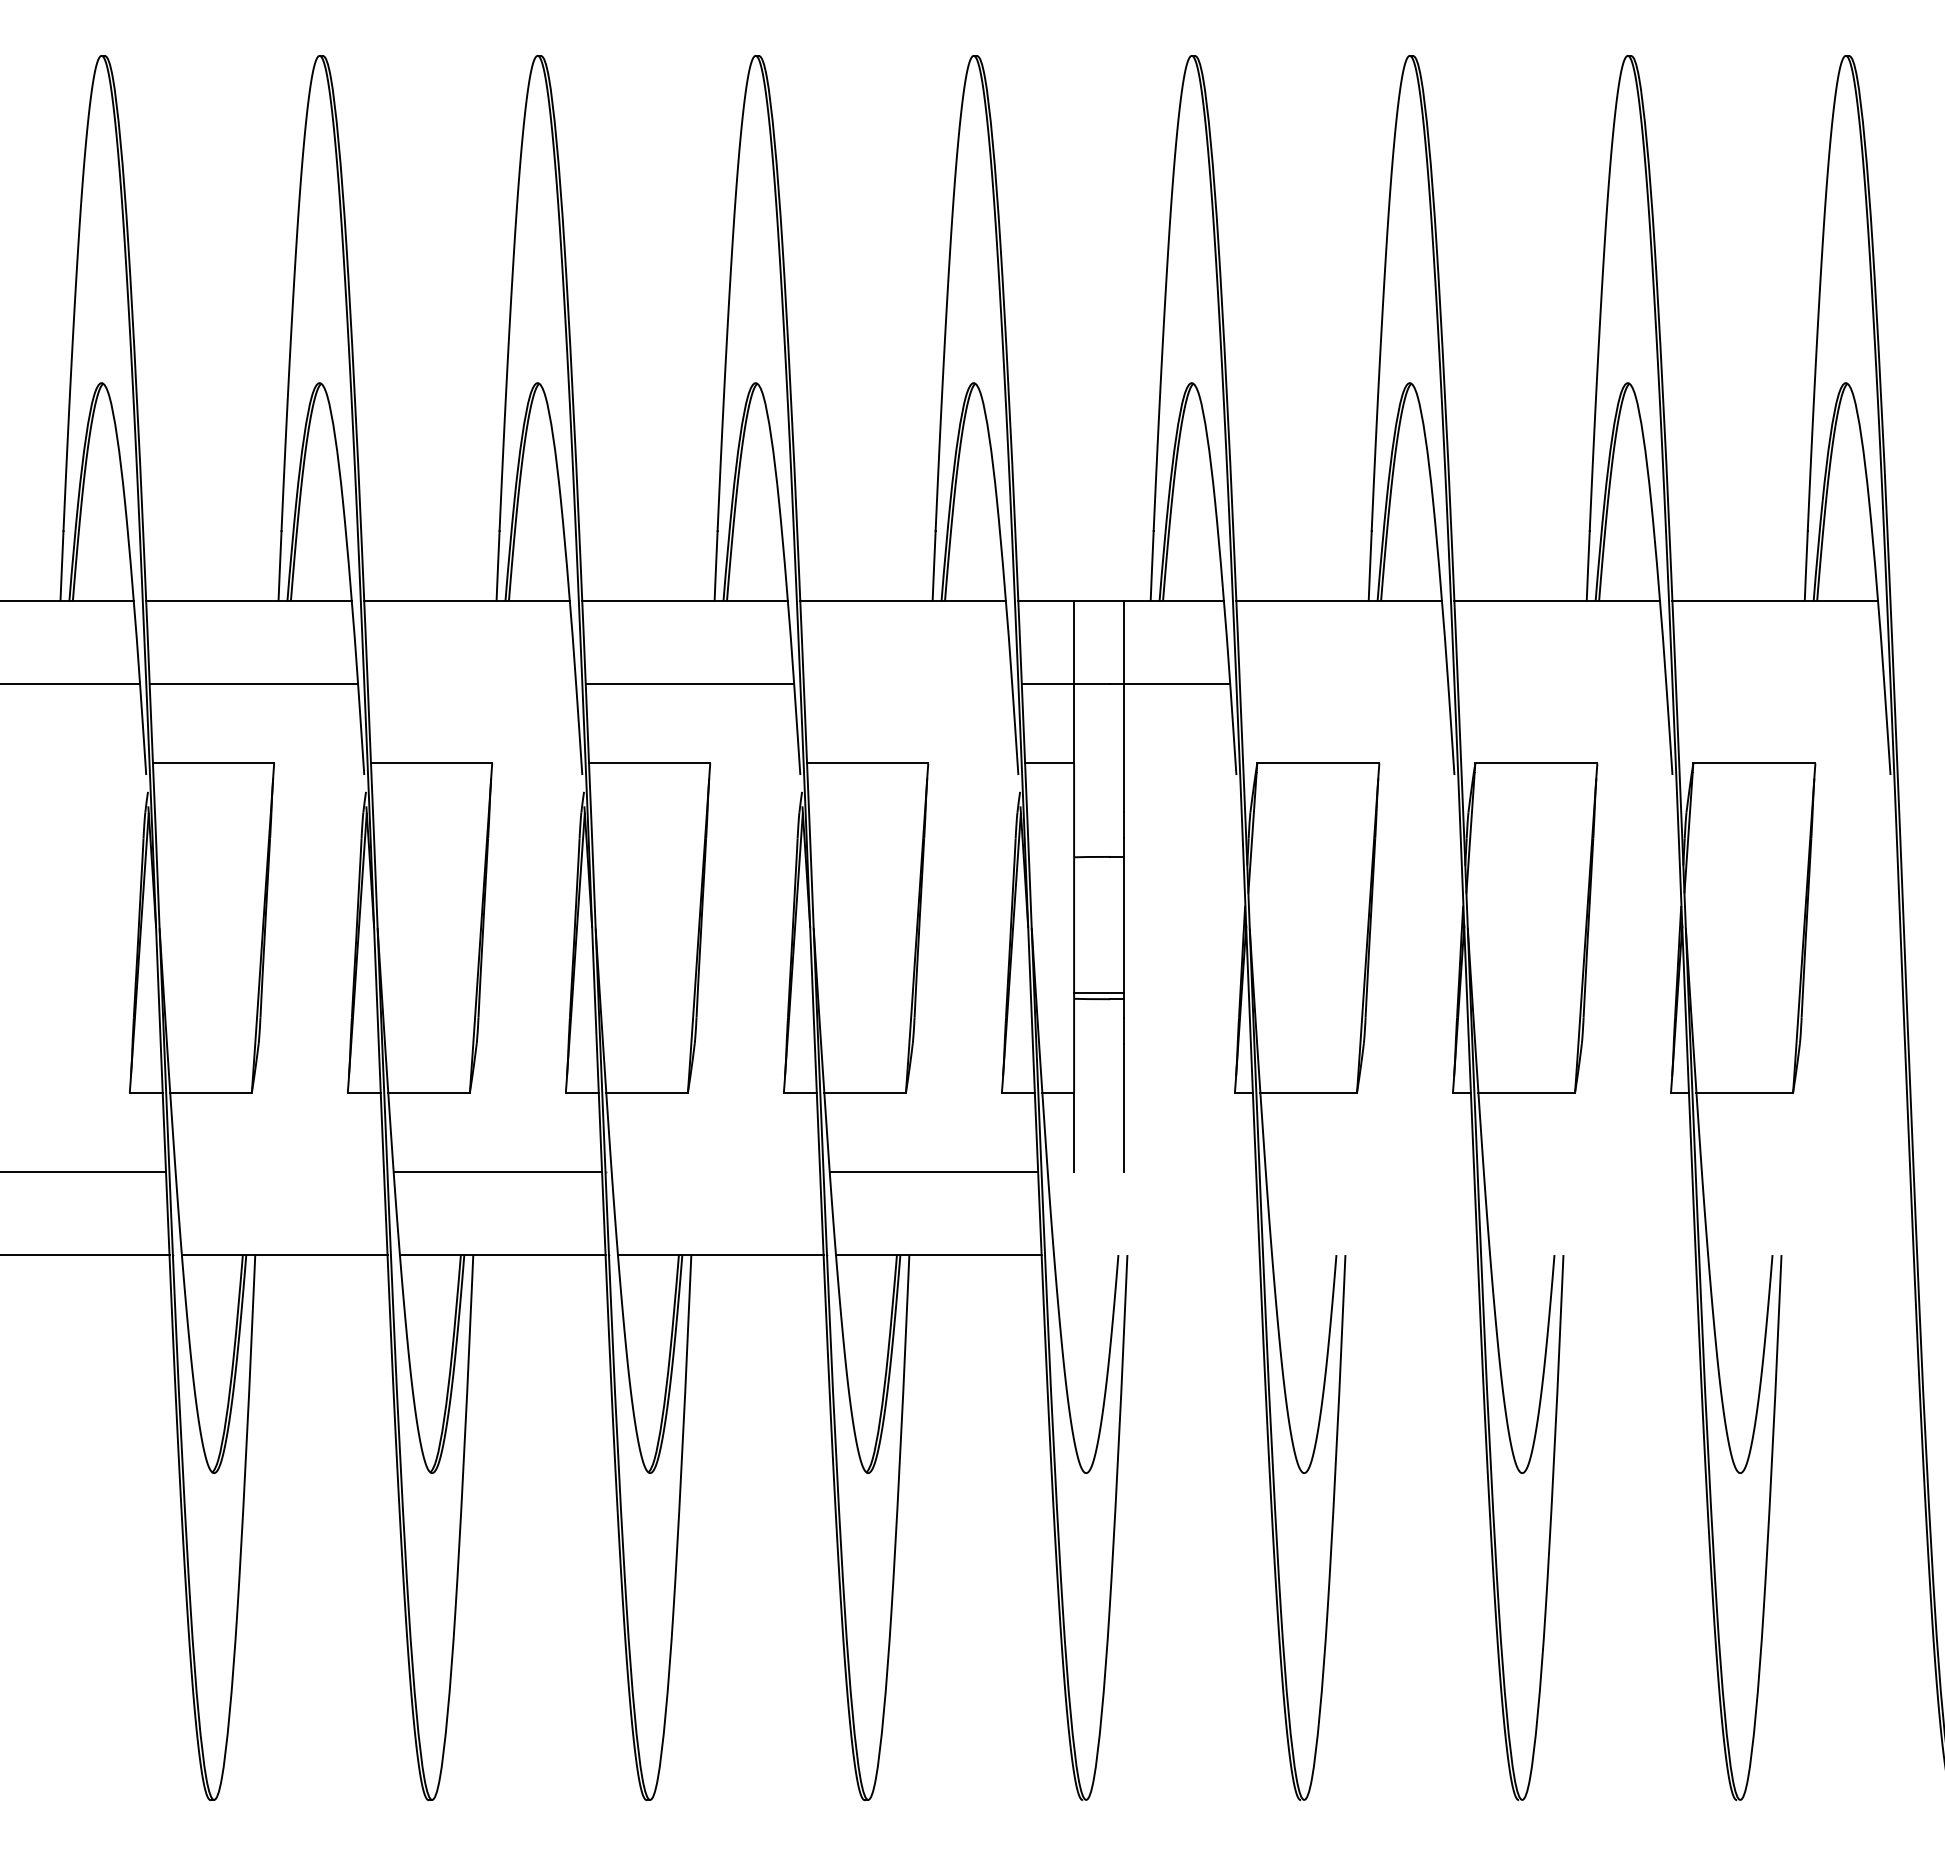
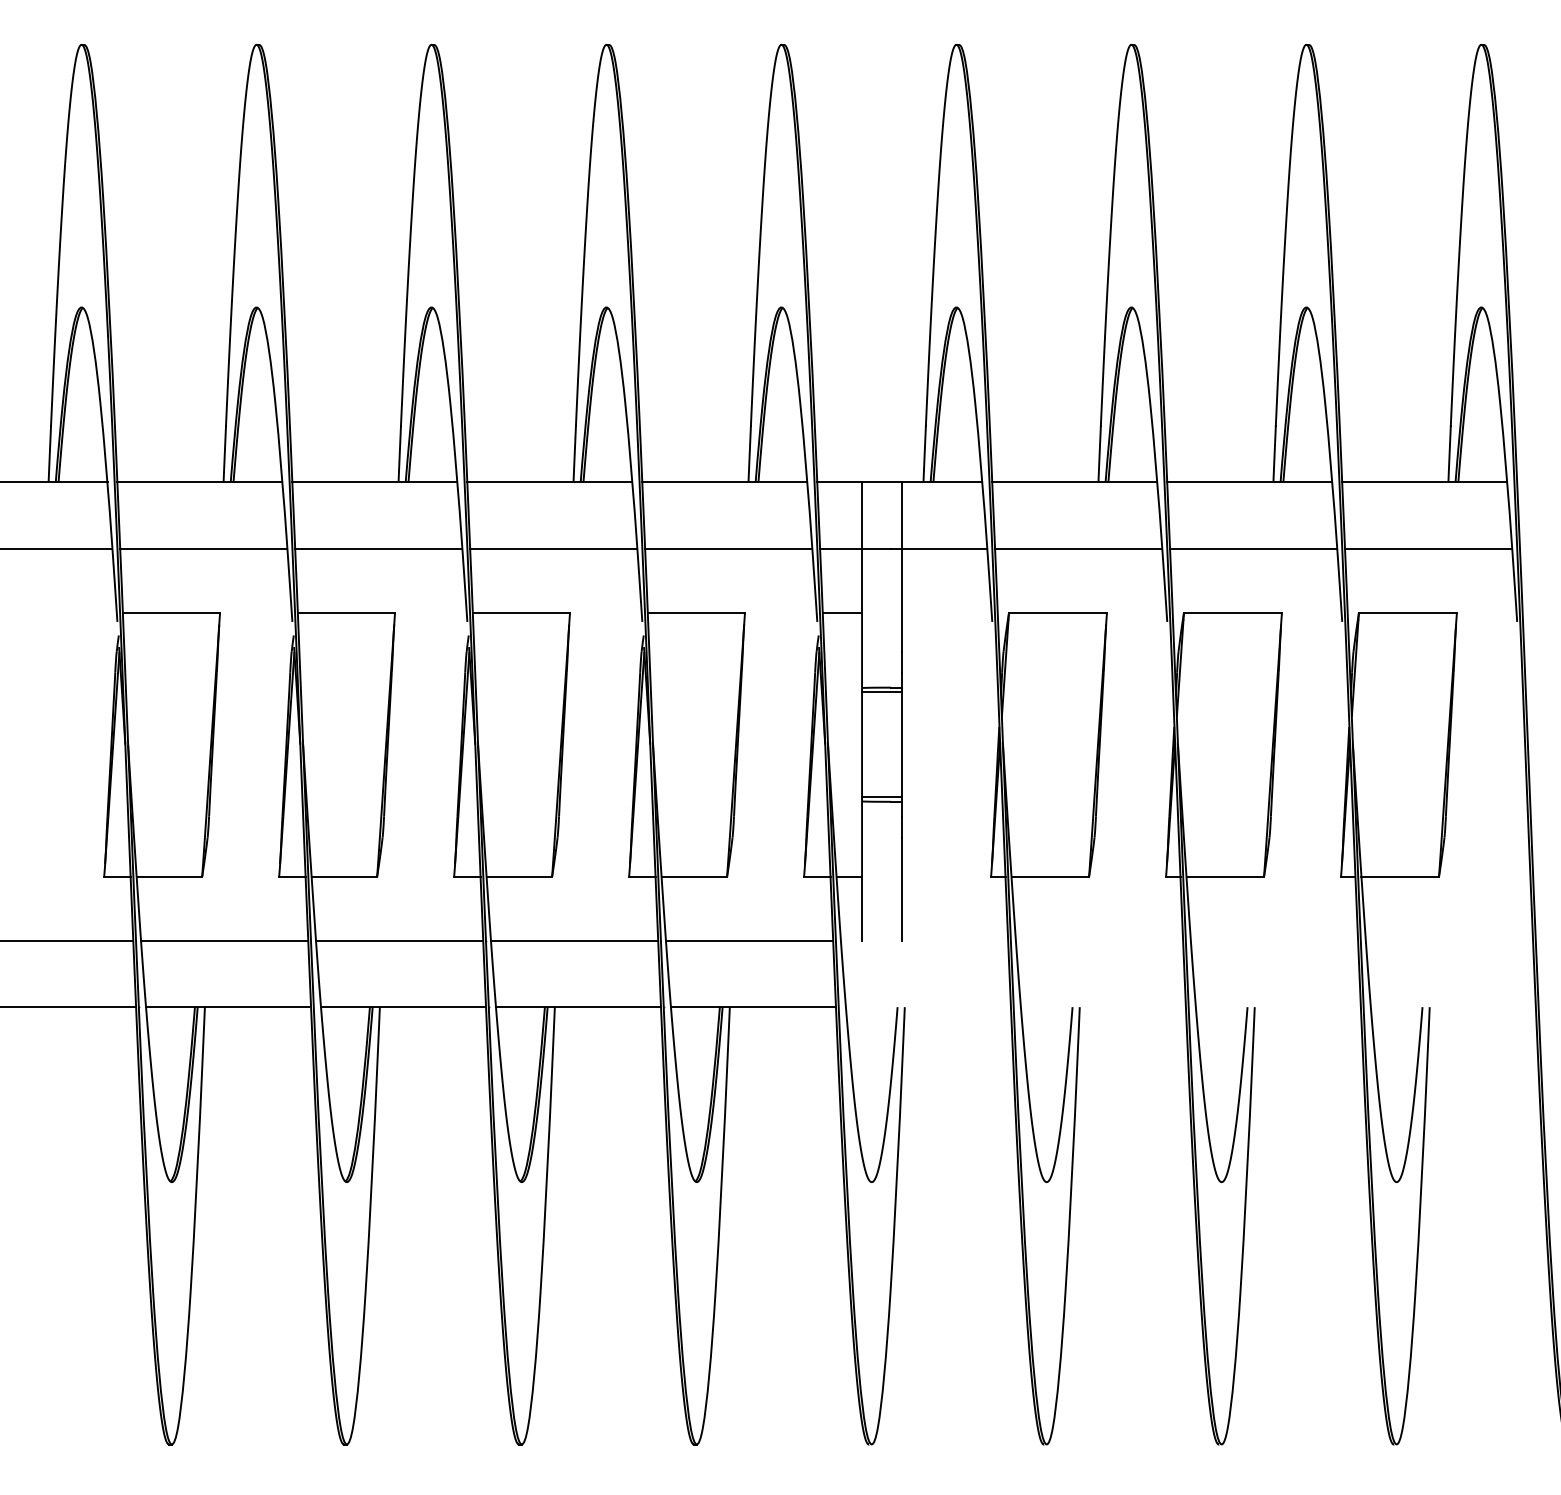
line: (471, 683) -> (378, 548), added
line: (907, 683) -> (728, 548), added
line: (1343, 683) -> (1078, 548), added
line: (1561, 683) -> (1253, 548), added
line: (1779, 683) -> (1428, 548), added
line: (1099, 862) -> (882, 692), added
line: (279, 1172) -> (224, 940), added
line: (715, 1172) -> (574, 940), added

